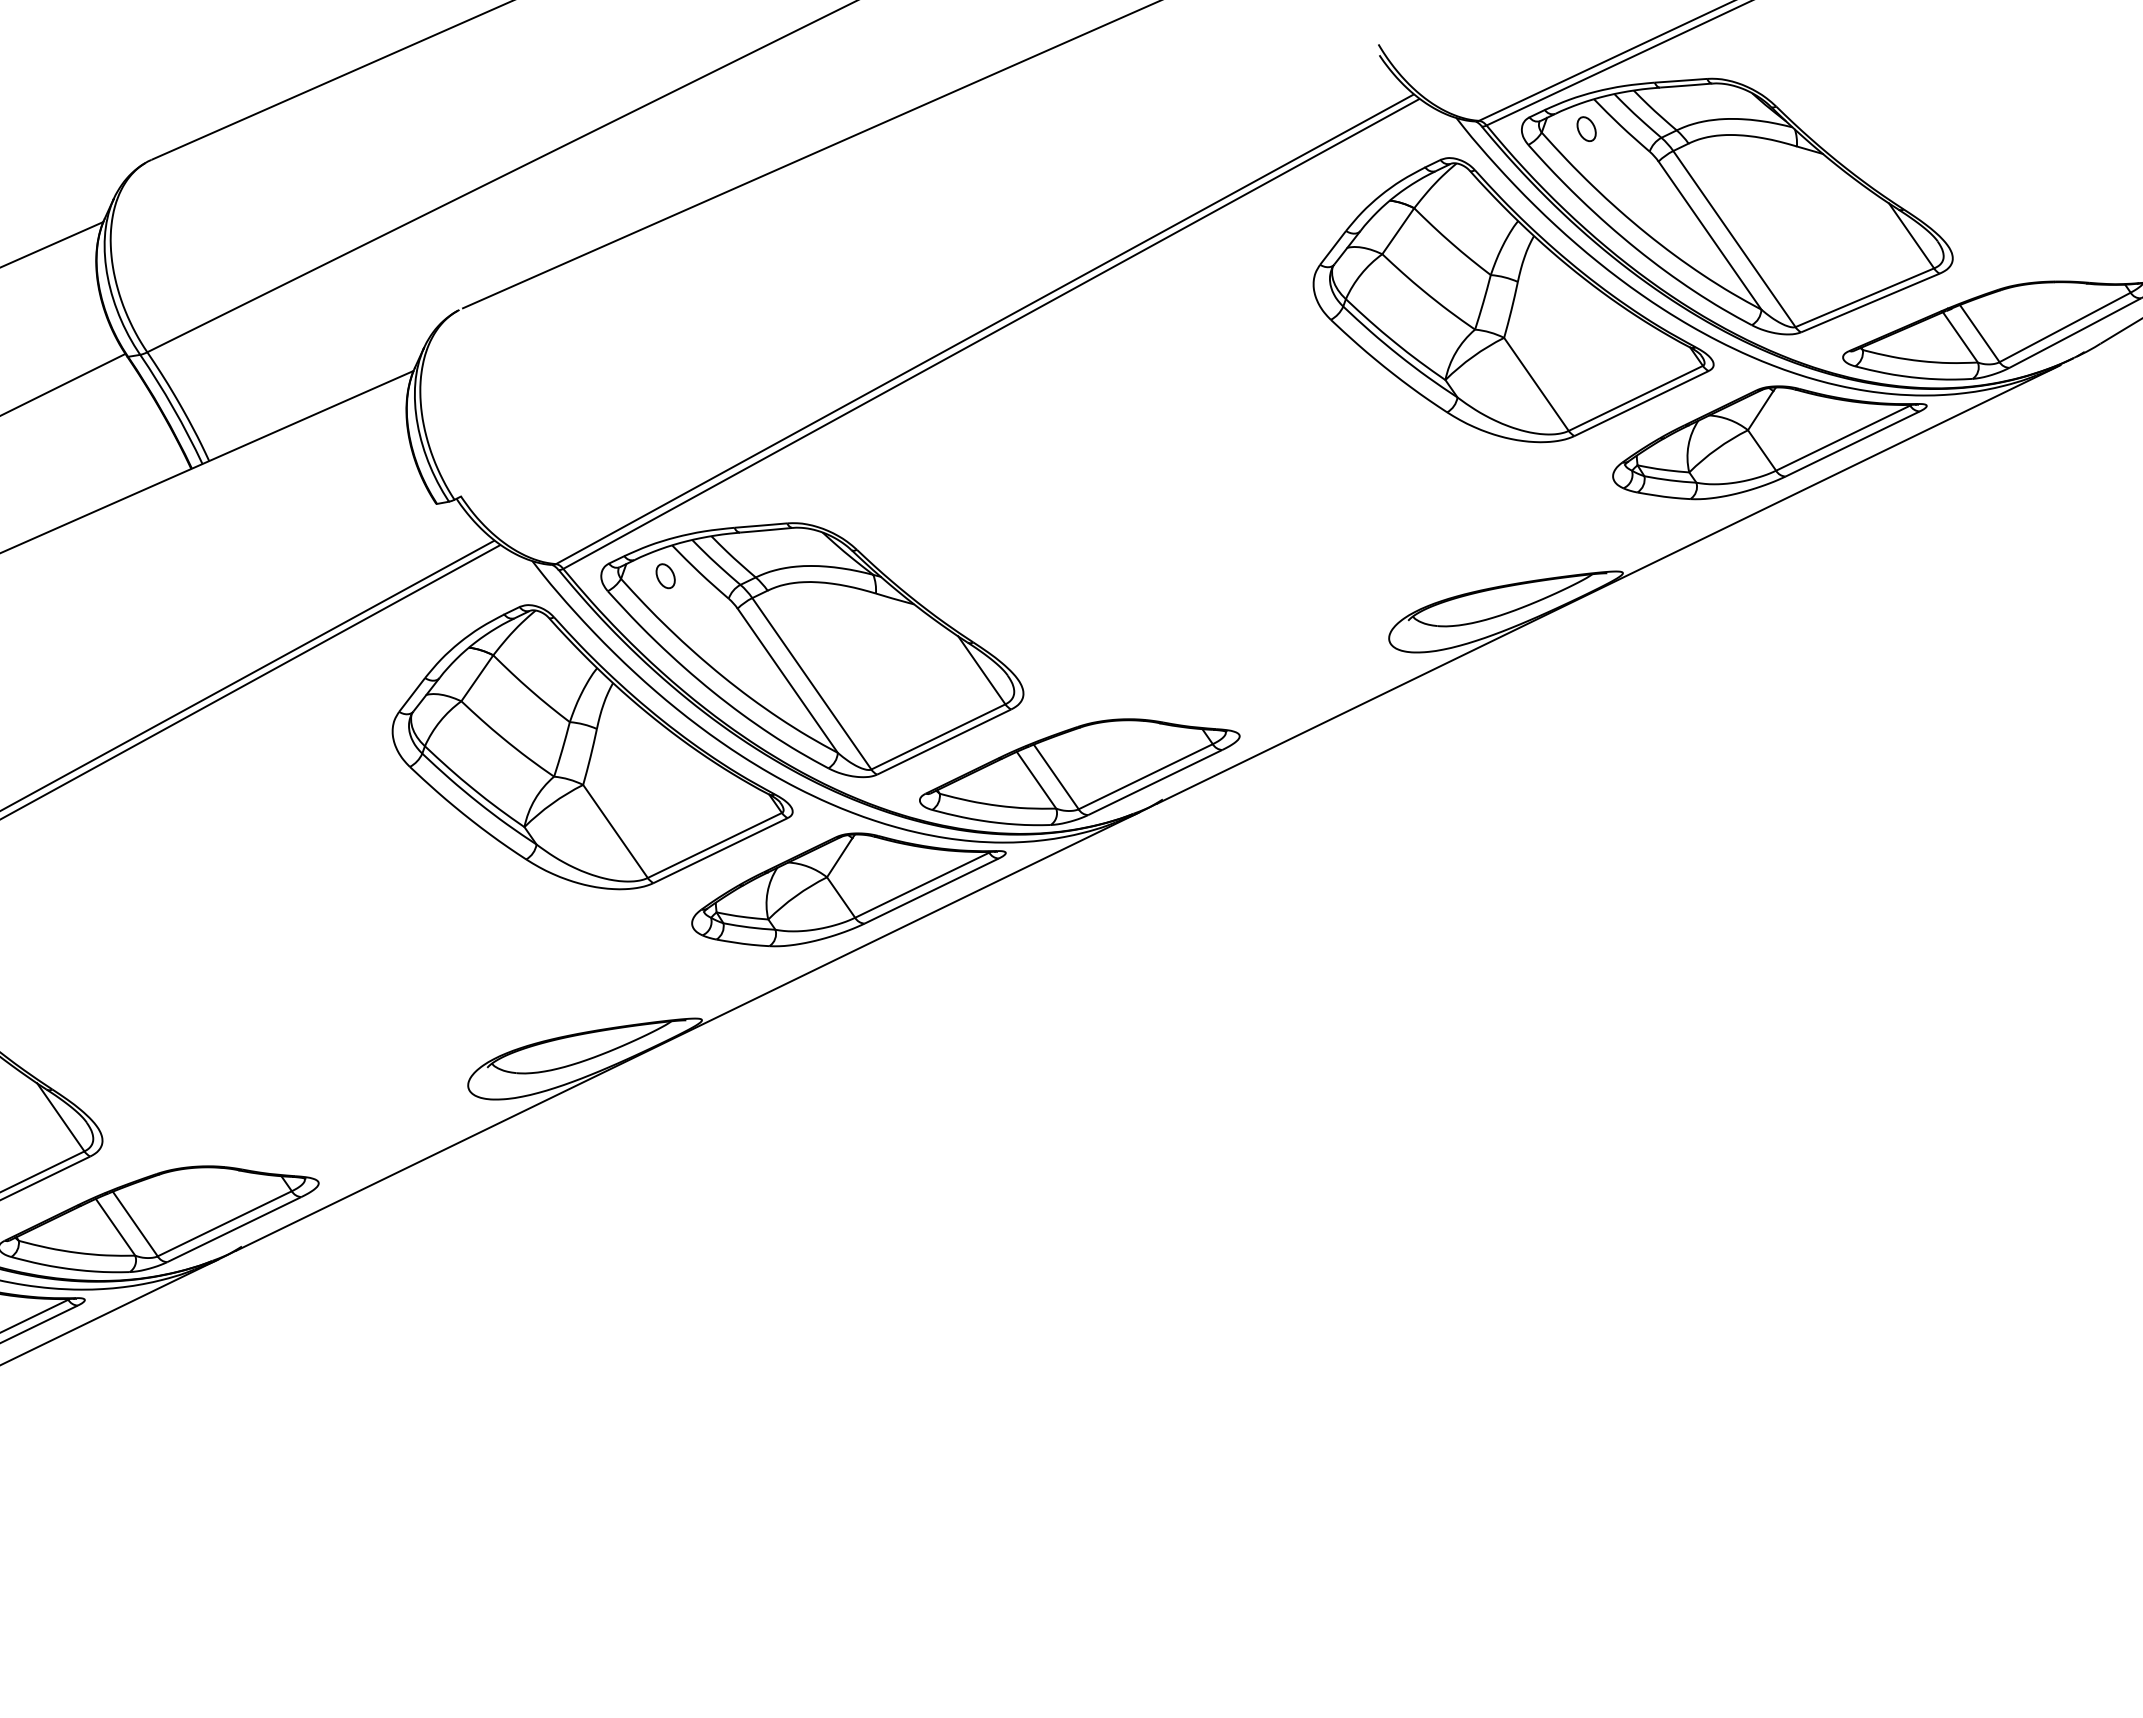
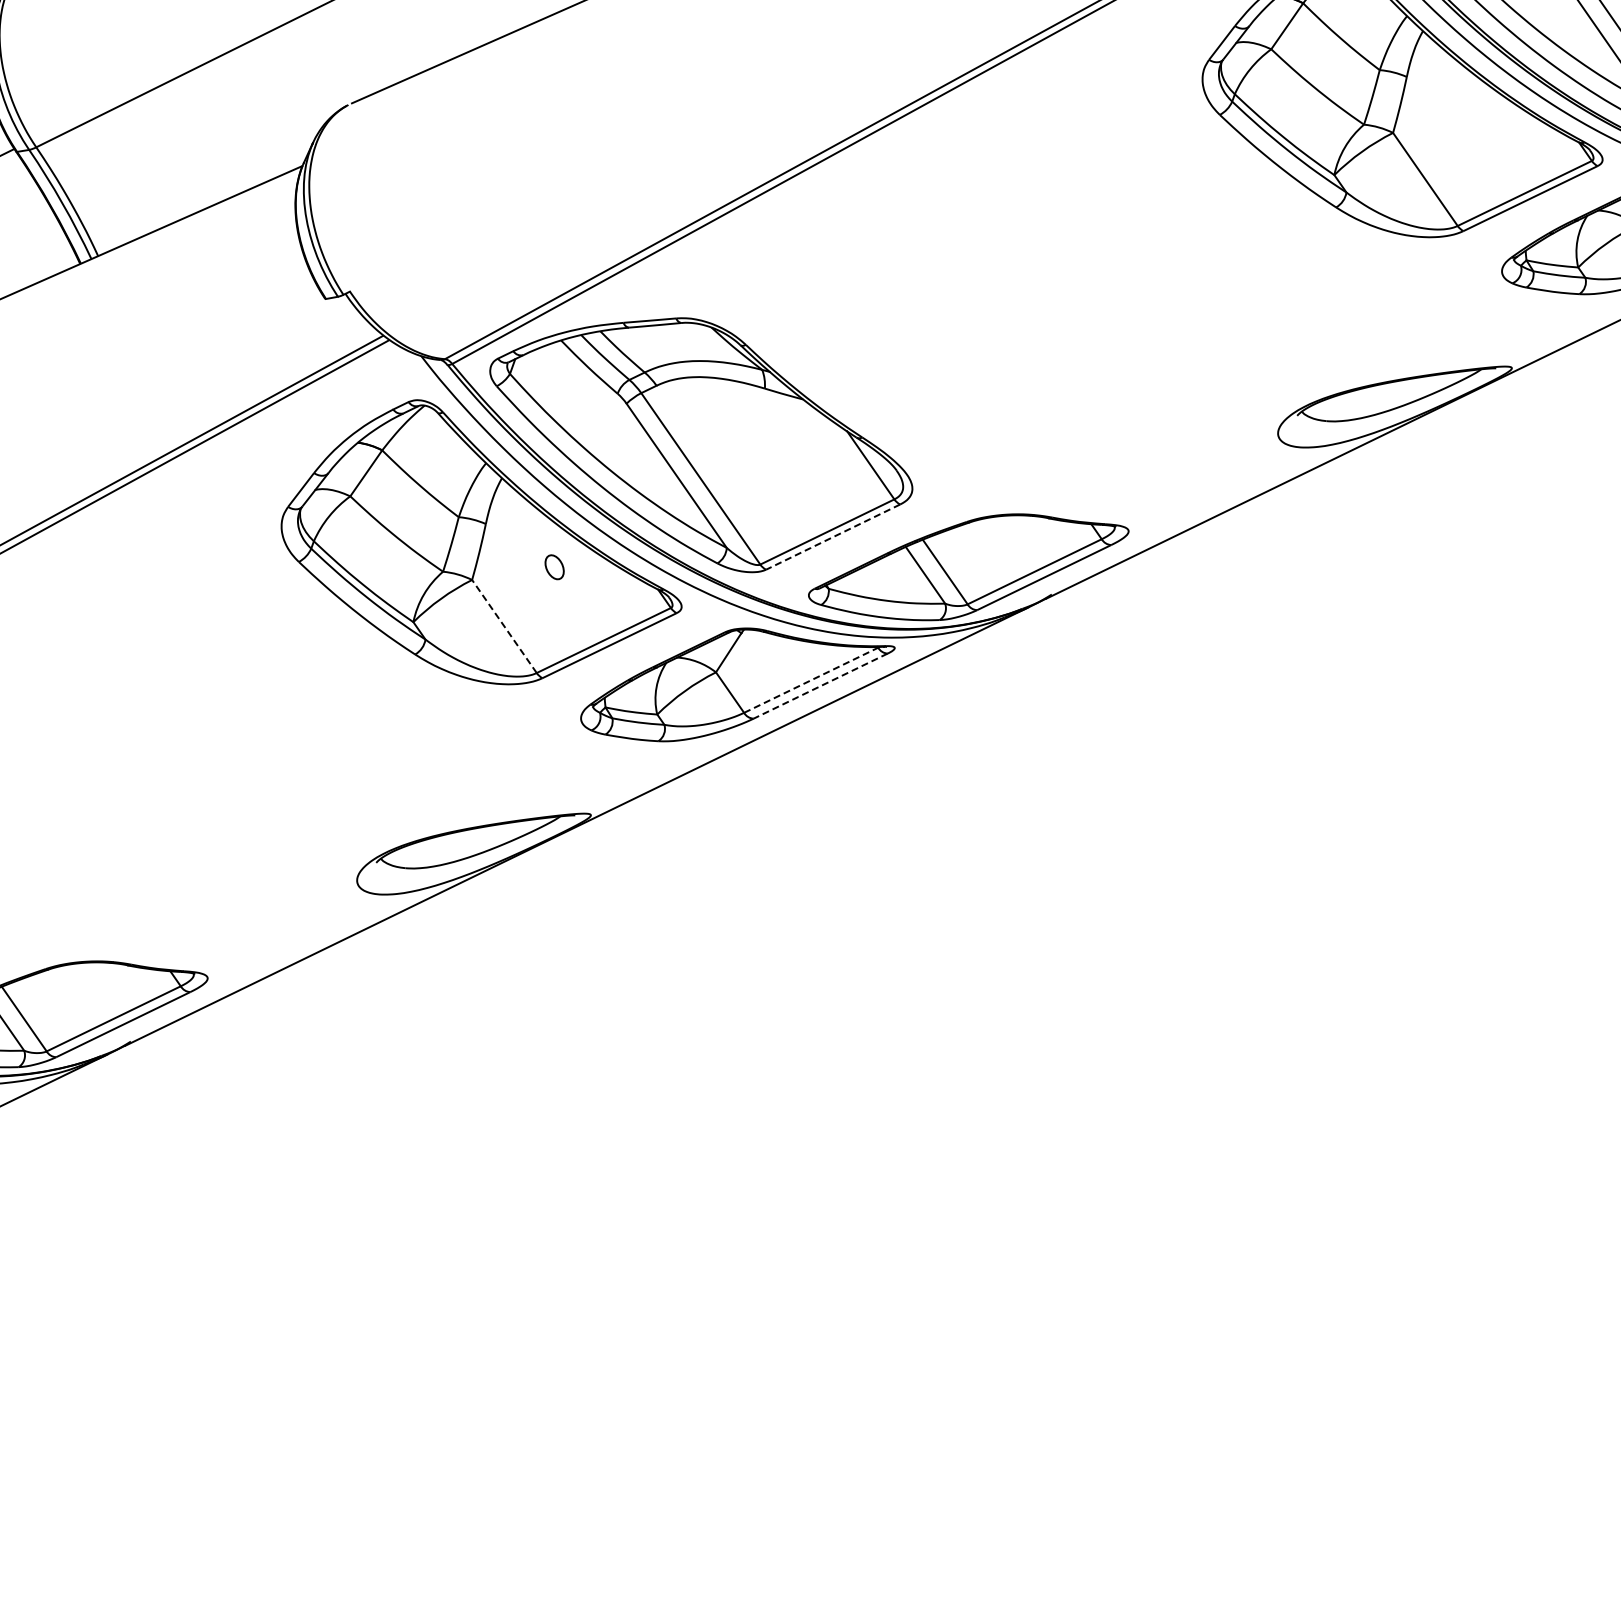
part: (665, 576) -> (554, 567), moved
line: (944, 742) -> (833, 537), solid -> dashed
line: (615, 831) -> (504, 626), solid -> dashed
line: (922, 885) -> (811, 680), solid -> dashed
line: (931, 891) -> (820, 686), solid -> dashed

